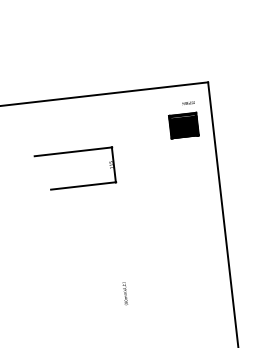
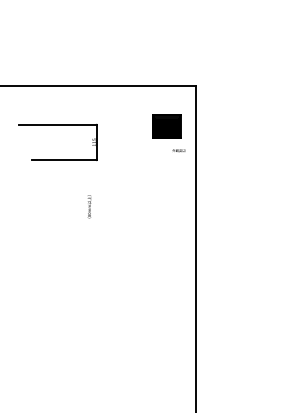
text: (188, 103) -> (178, 150), moved
part: (72, 152) -> (57, 125), moved
text: (125, 293) -> (89, 206), moved

